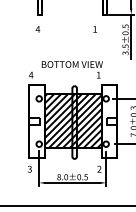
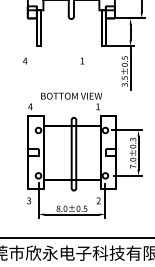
text: (66, 28) -> (53, 60), moved
hatch: (73, 120) -> (72, 152), removed

